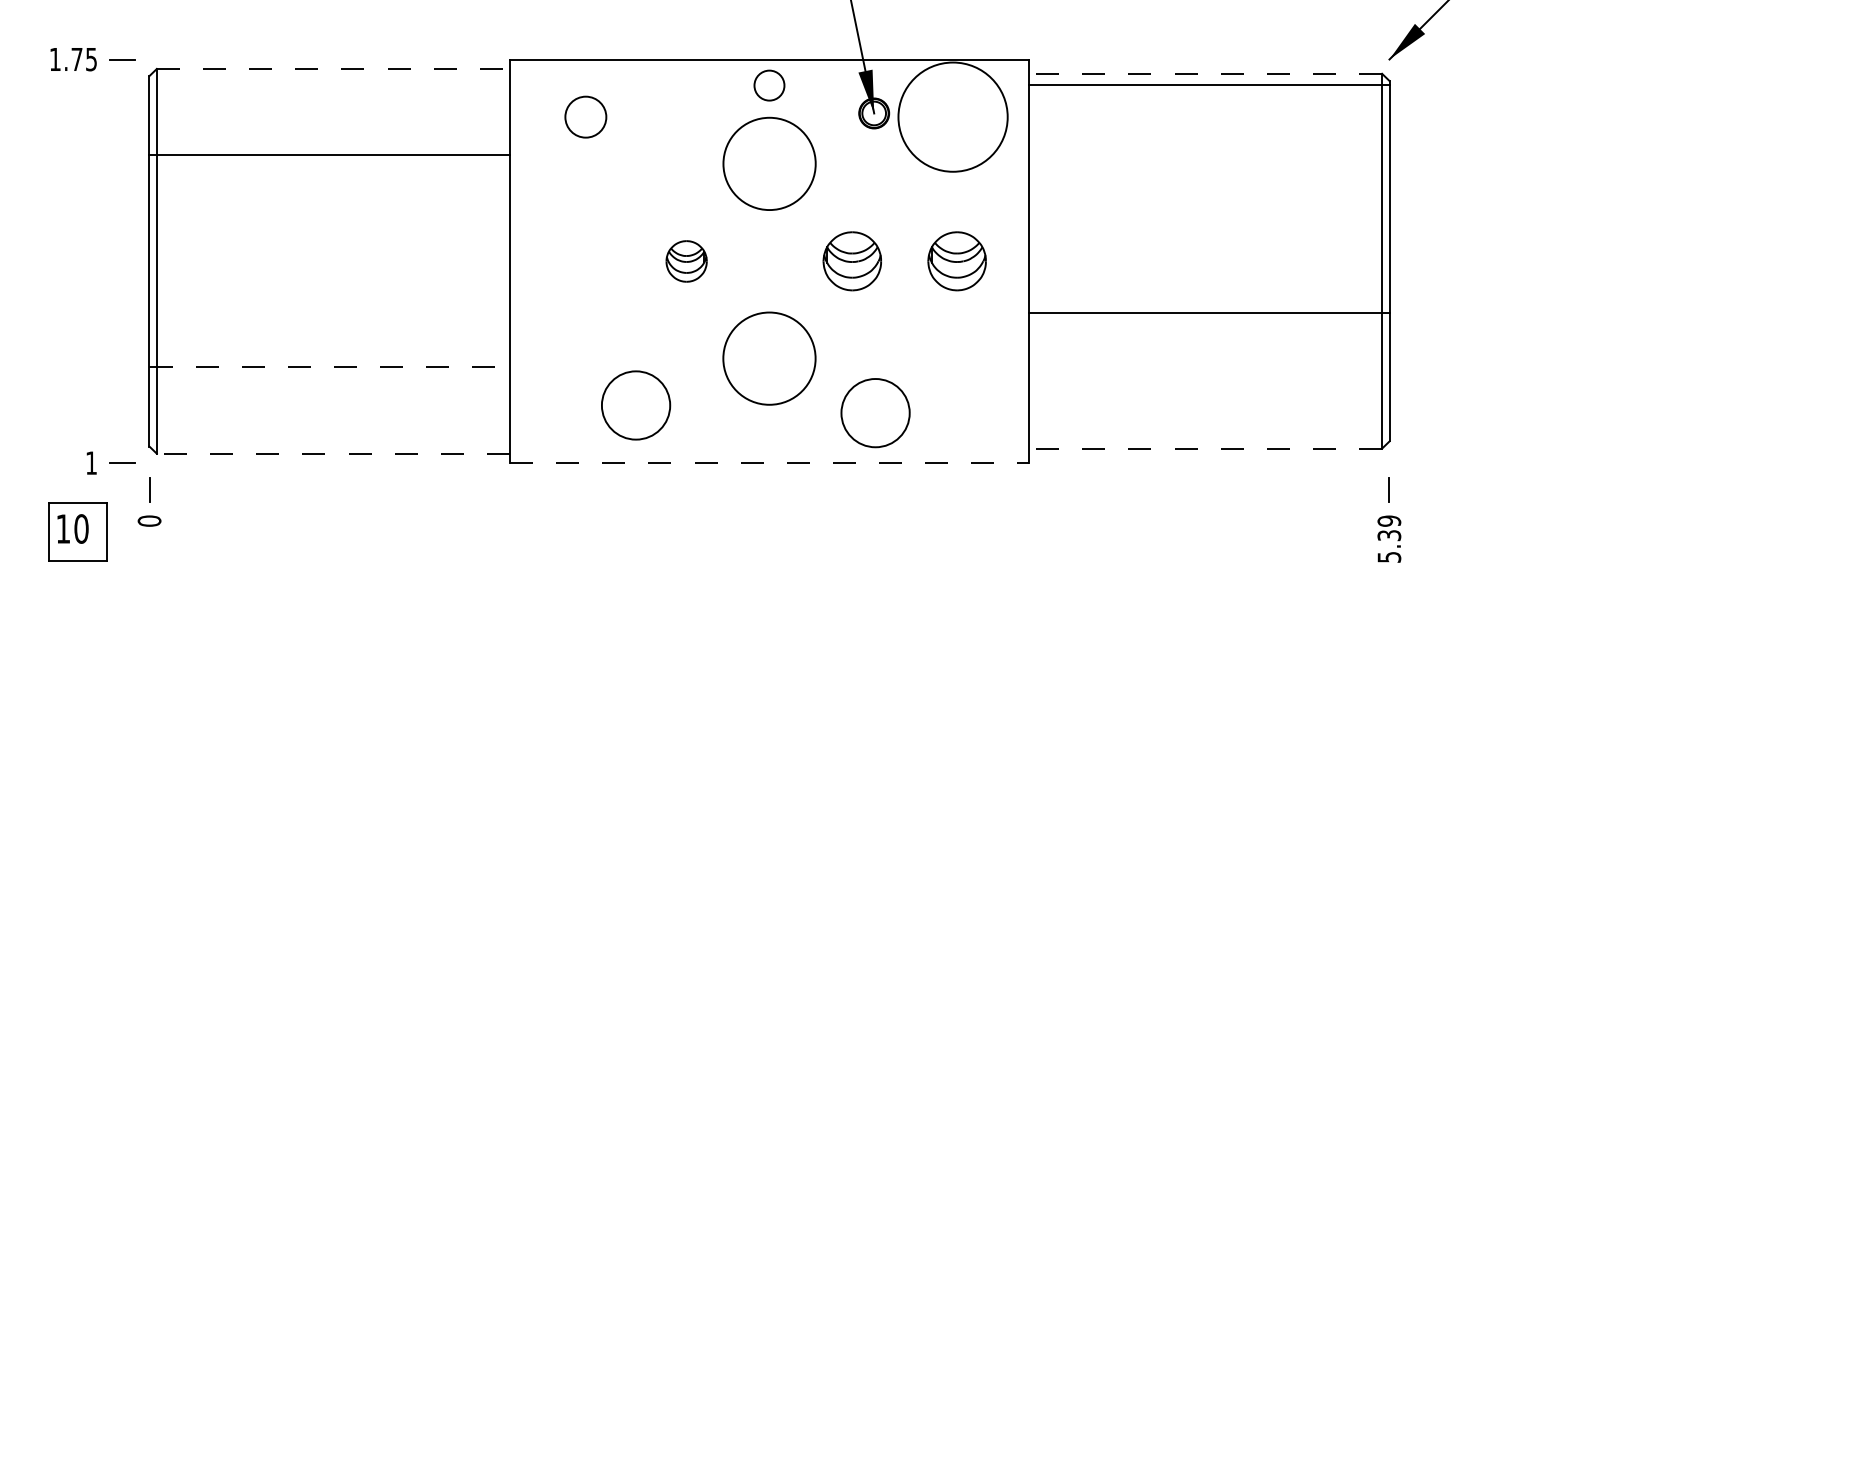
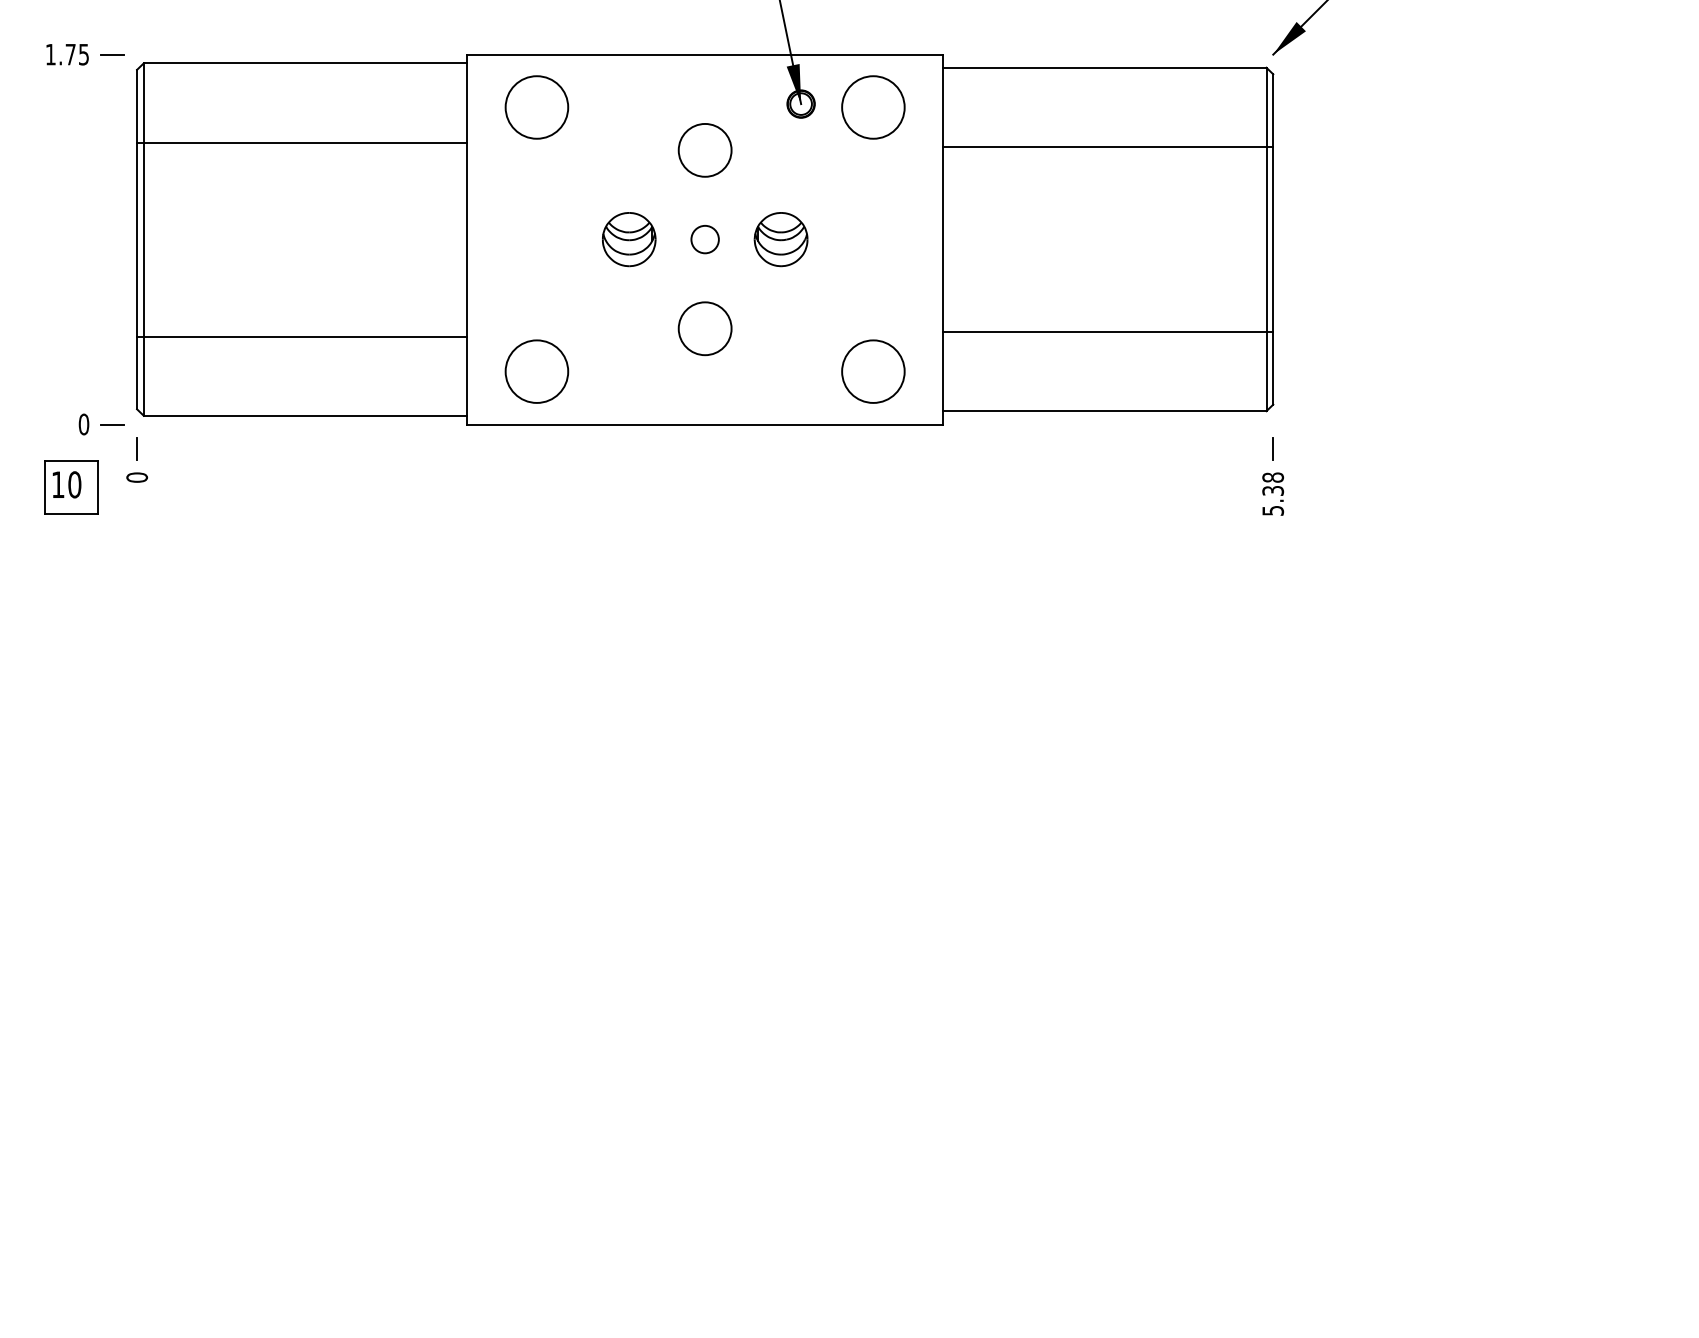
line: (333, 69) -> (305, 63), dashed -> solid
line: (1205, 73) -> (1104, 67), dashed -> solid
circle: (768, 85) -> (704, 239), moved
line: (1208, 85) -> (1107, 147), moved
circle: (585, 117) -> (536, 107), size x1.67
circle: (953, 117) -> (873, 107), size x0.62
circle: (768, 164) -> (704, 150), size x0.62
part: (686, 261) -> (629, 239), size x1.43
part: (956, 261) -> (876, 239), removed
line: (1208, 312) -> (1107, 331), moved
circle: (768, 358) -> (704, 328), size x0.62
line: (330, 367) -> (302, 336), dashed -> solid
circle: (635, 405) -> (536, 371), moved
circle: (875, 412) -> (873, 371), moved
line: (1205, 448) -> (1104, 411), dashed -> solid
line: (333, 453) -> (305, 415), dashed -> solid
text: (90, 463) -> (83, 424), 1 -> 0
line: (769, 463) -> (705, 424), dashed -> solid
text: (1389, 520) -> (1273, 477), 5.39 -> 5.38

